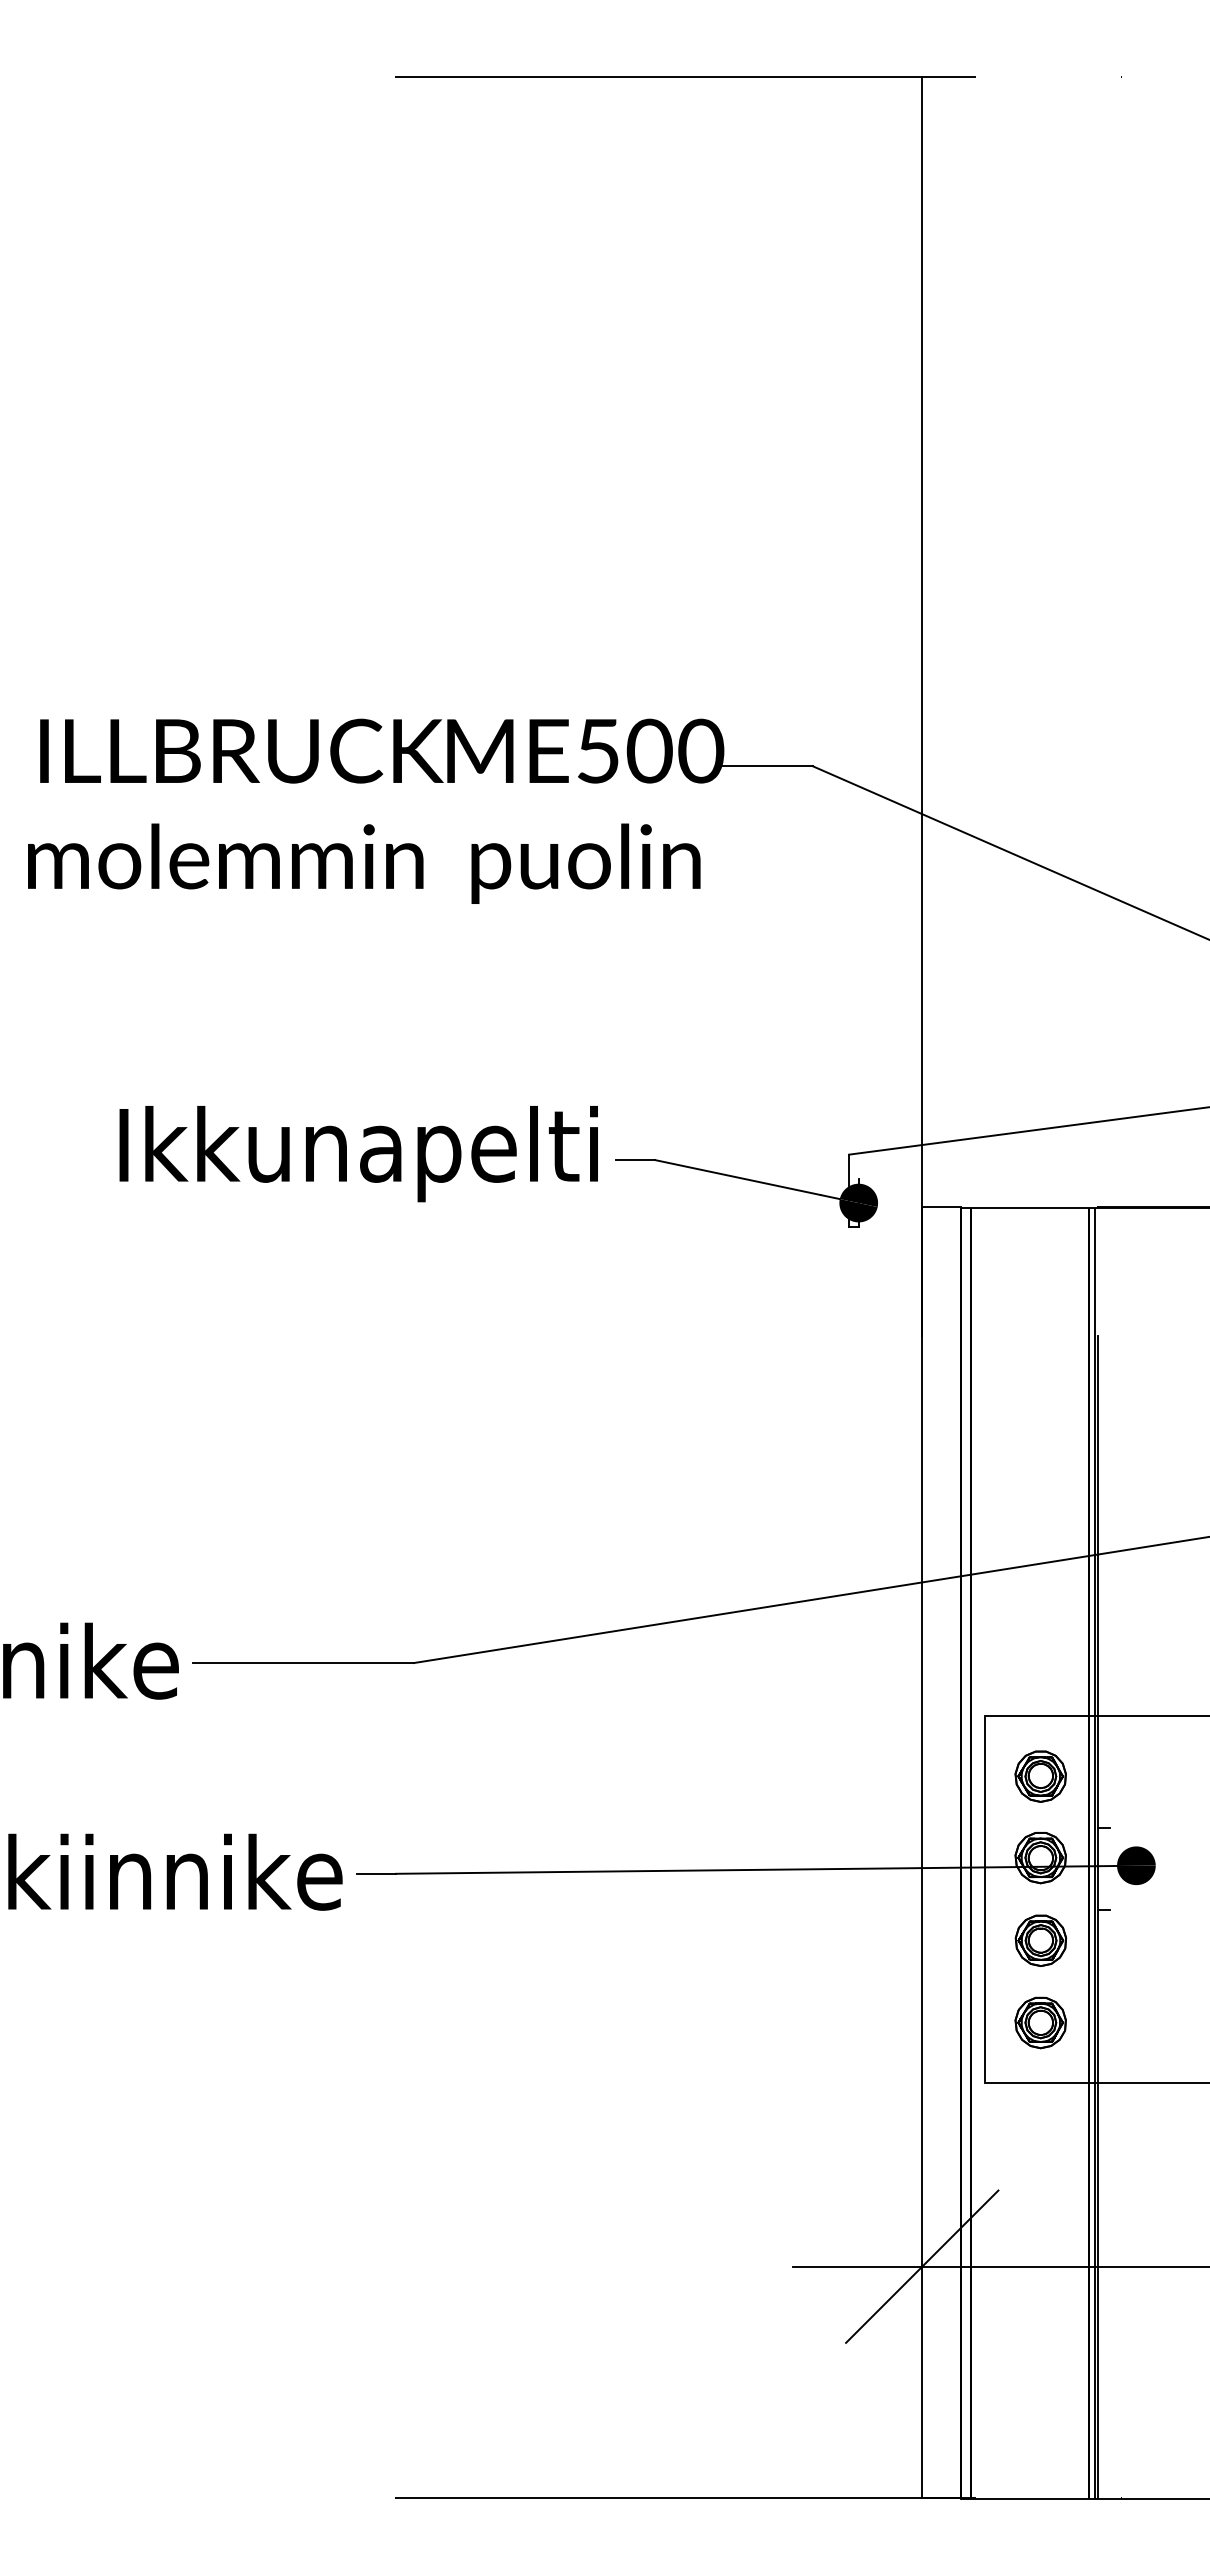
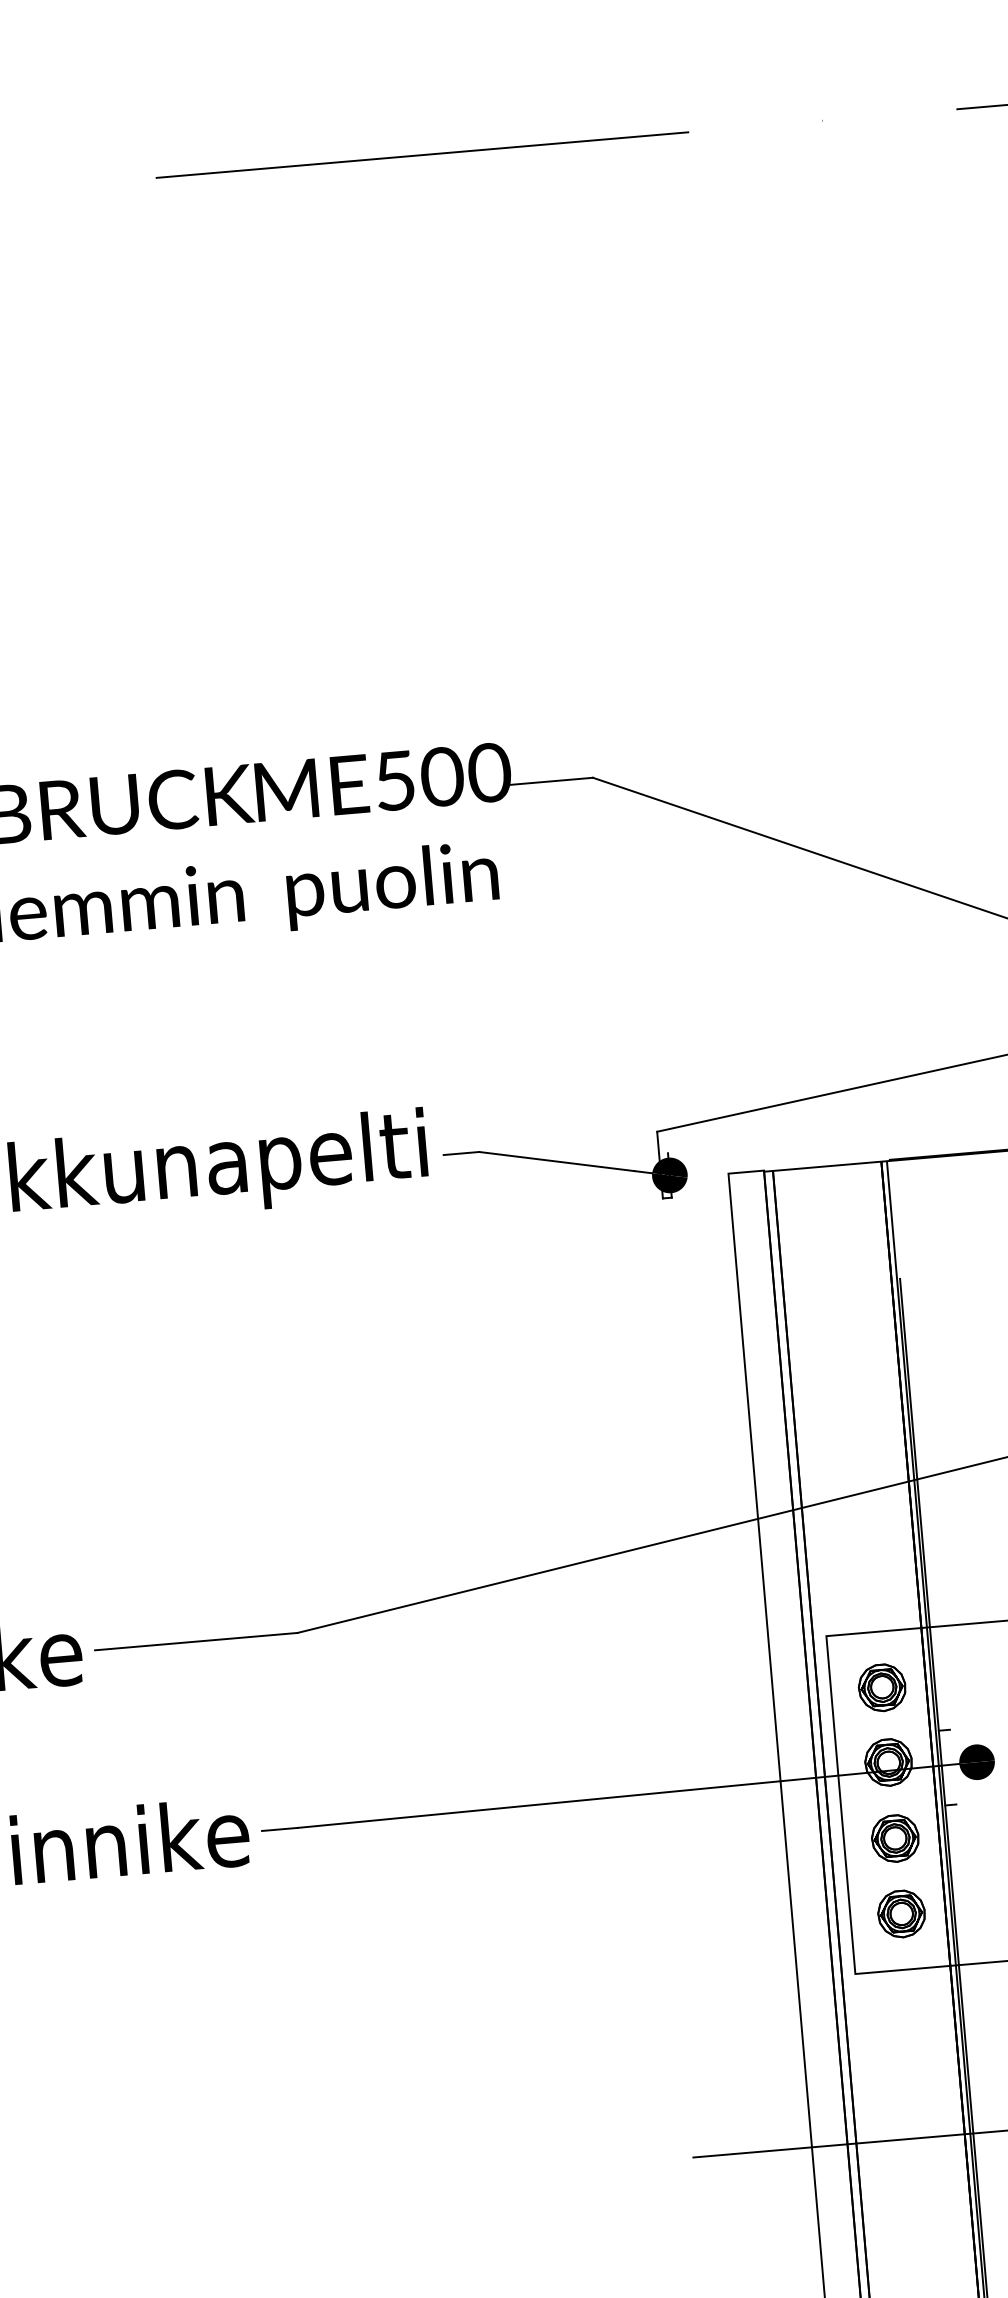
line: (922, 706) -> (689, 714), removed
line: (922, 2266) -> (812, 2147), removed

